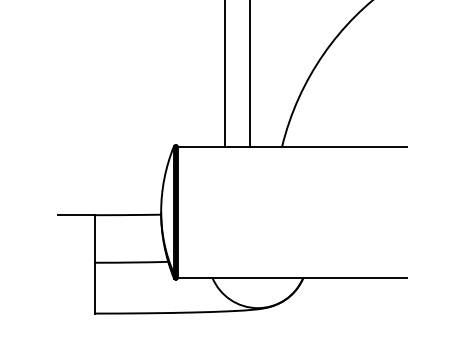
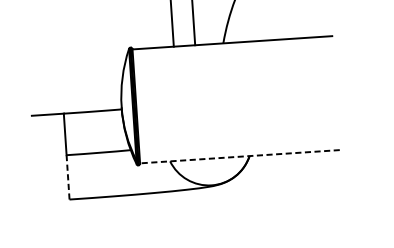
line: (291, 277) -> (239, 156), solid -> dashed
line: (94, 287) -> (67, 176), solid -> dashed

